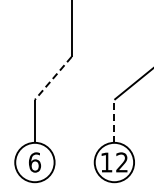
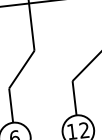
line: (52, 78) -> (21, 69), dashed -> solid
line: (114, 120) -> (74, 97), dashed -> solid

